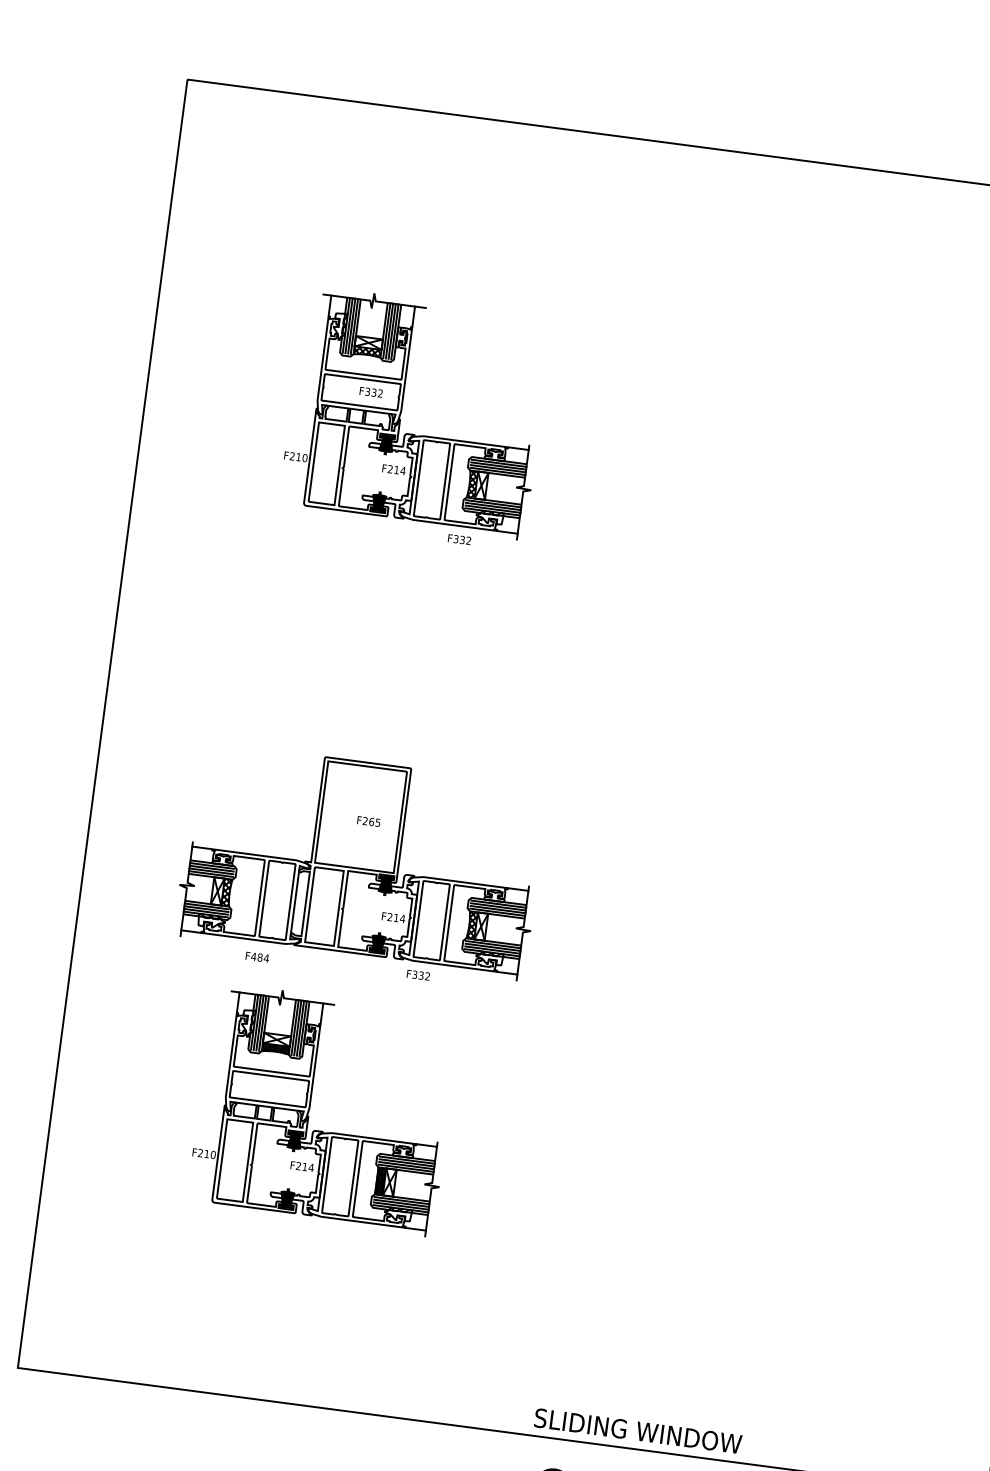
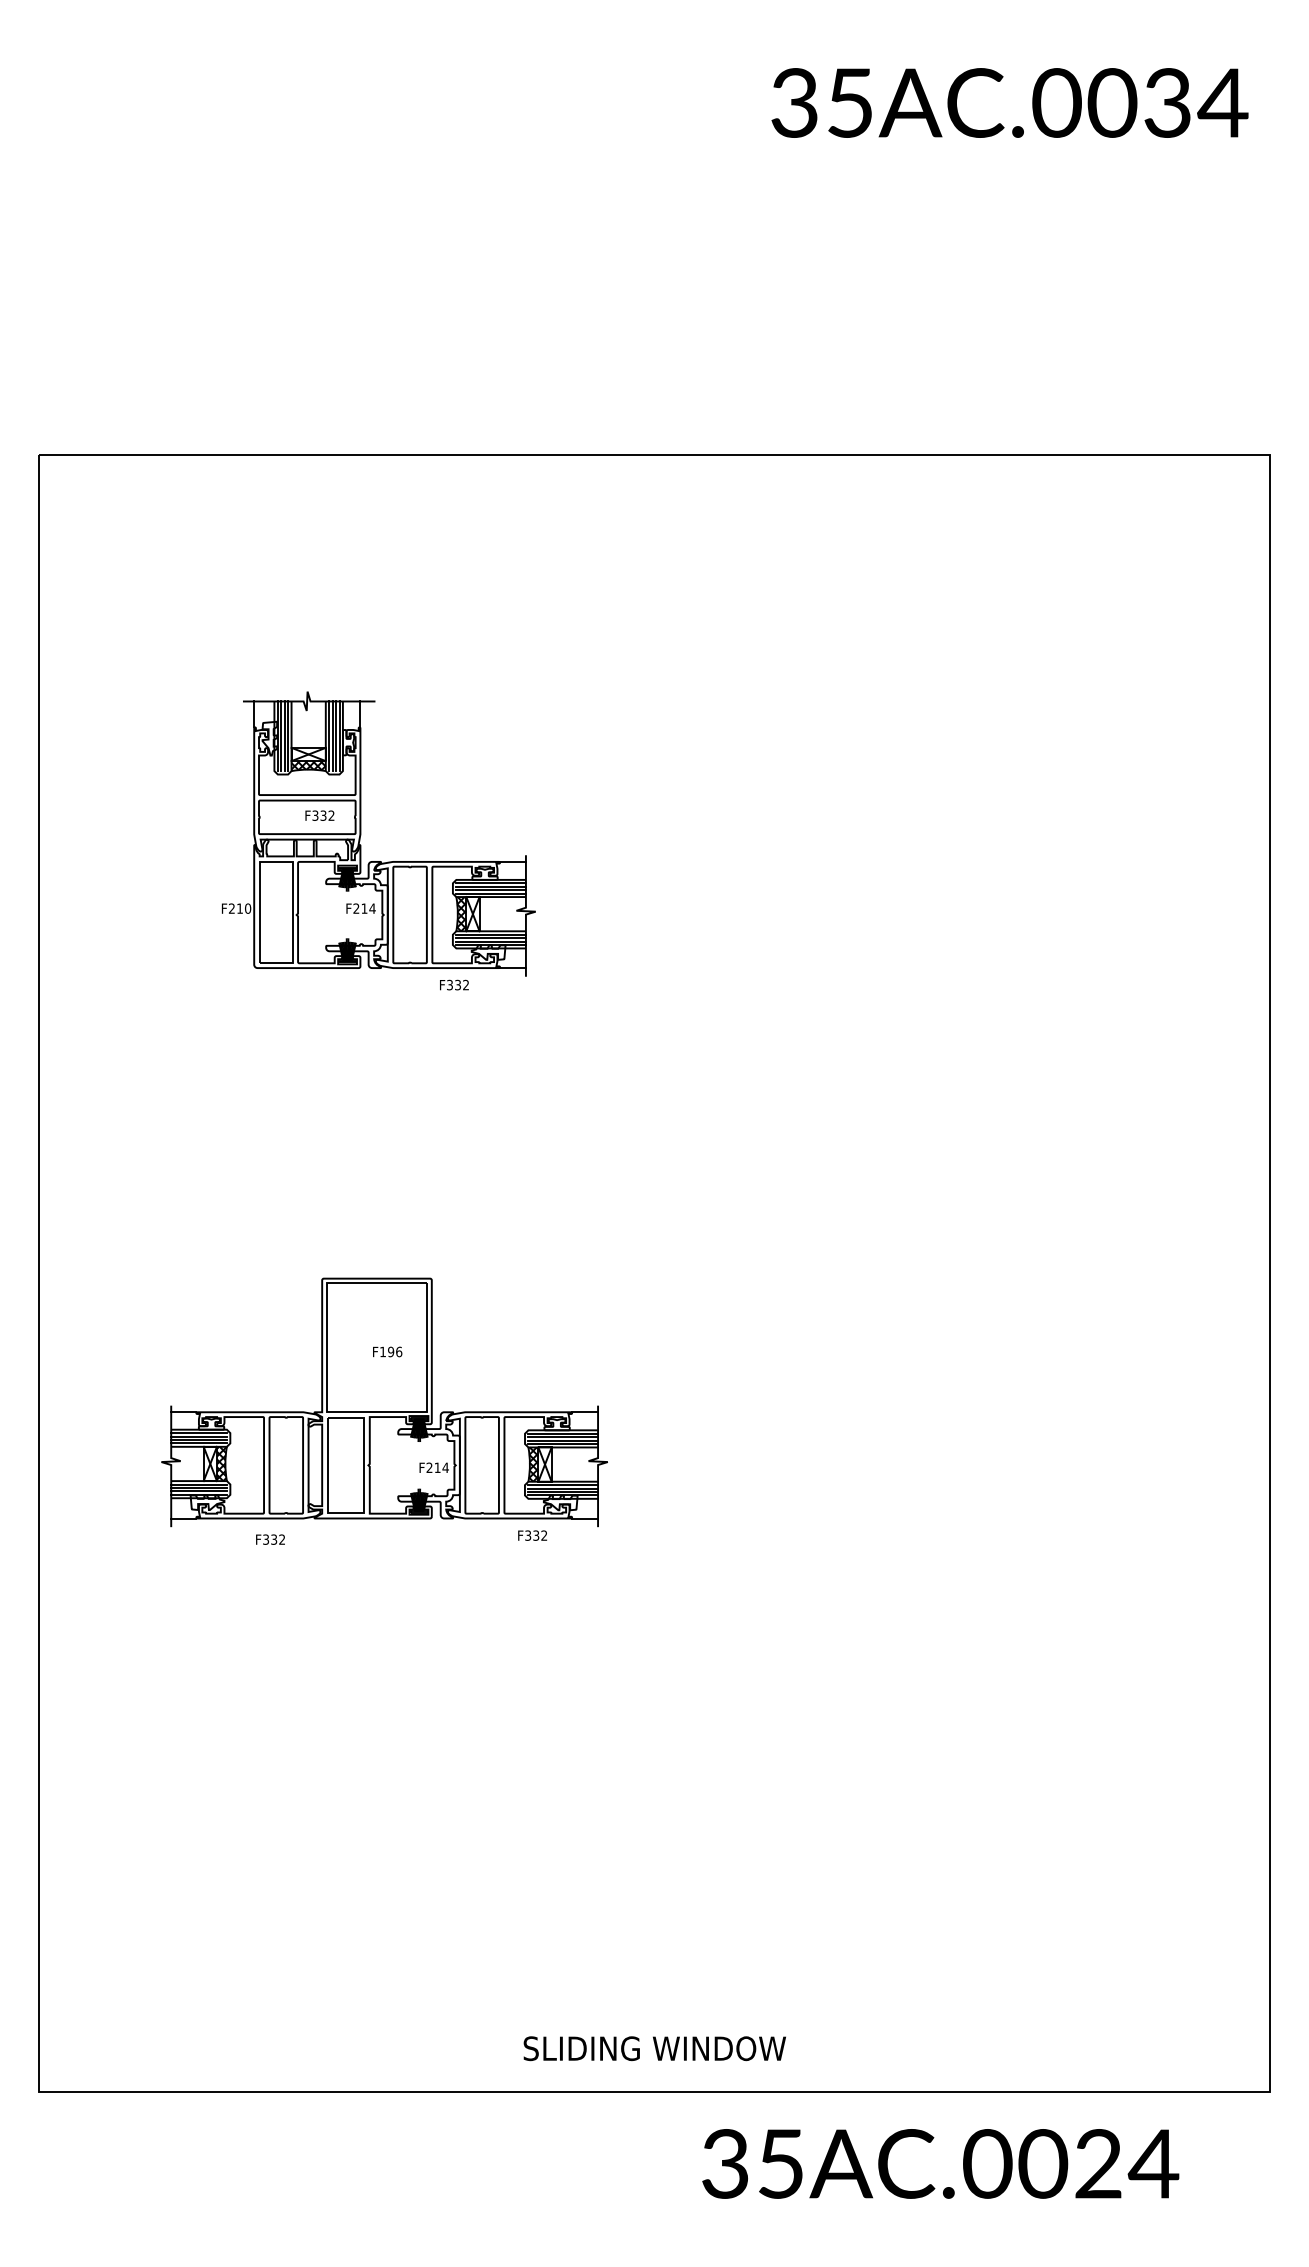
text: (372, 821) -> (391, 1351), F265 -> F196
text: (259, 957) -> (273, 1539), F484 -> F332
text: (418, 975) -> (532, 1535), moved
part: (310, 1107) -> (361, 1718), removed
text: (637, 1430) -> (654, 2048), moved

